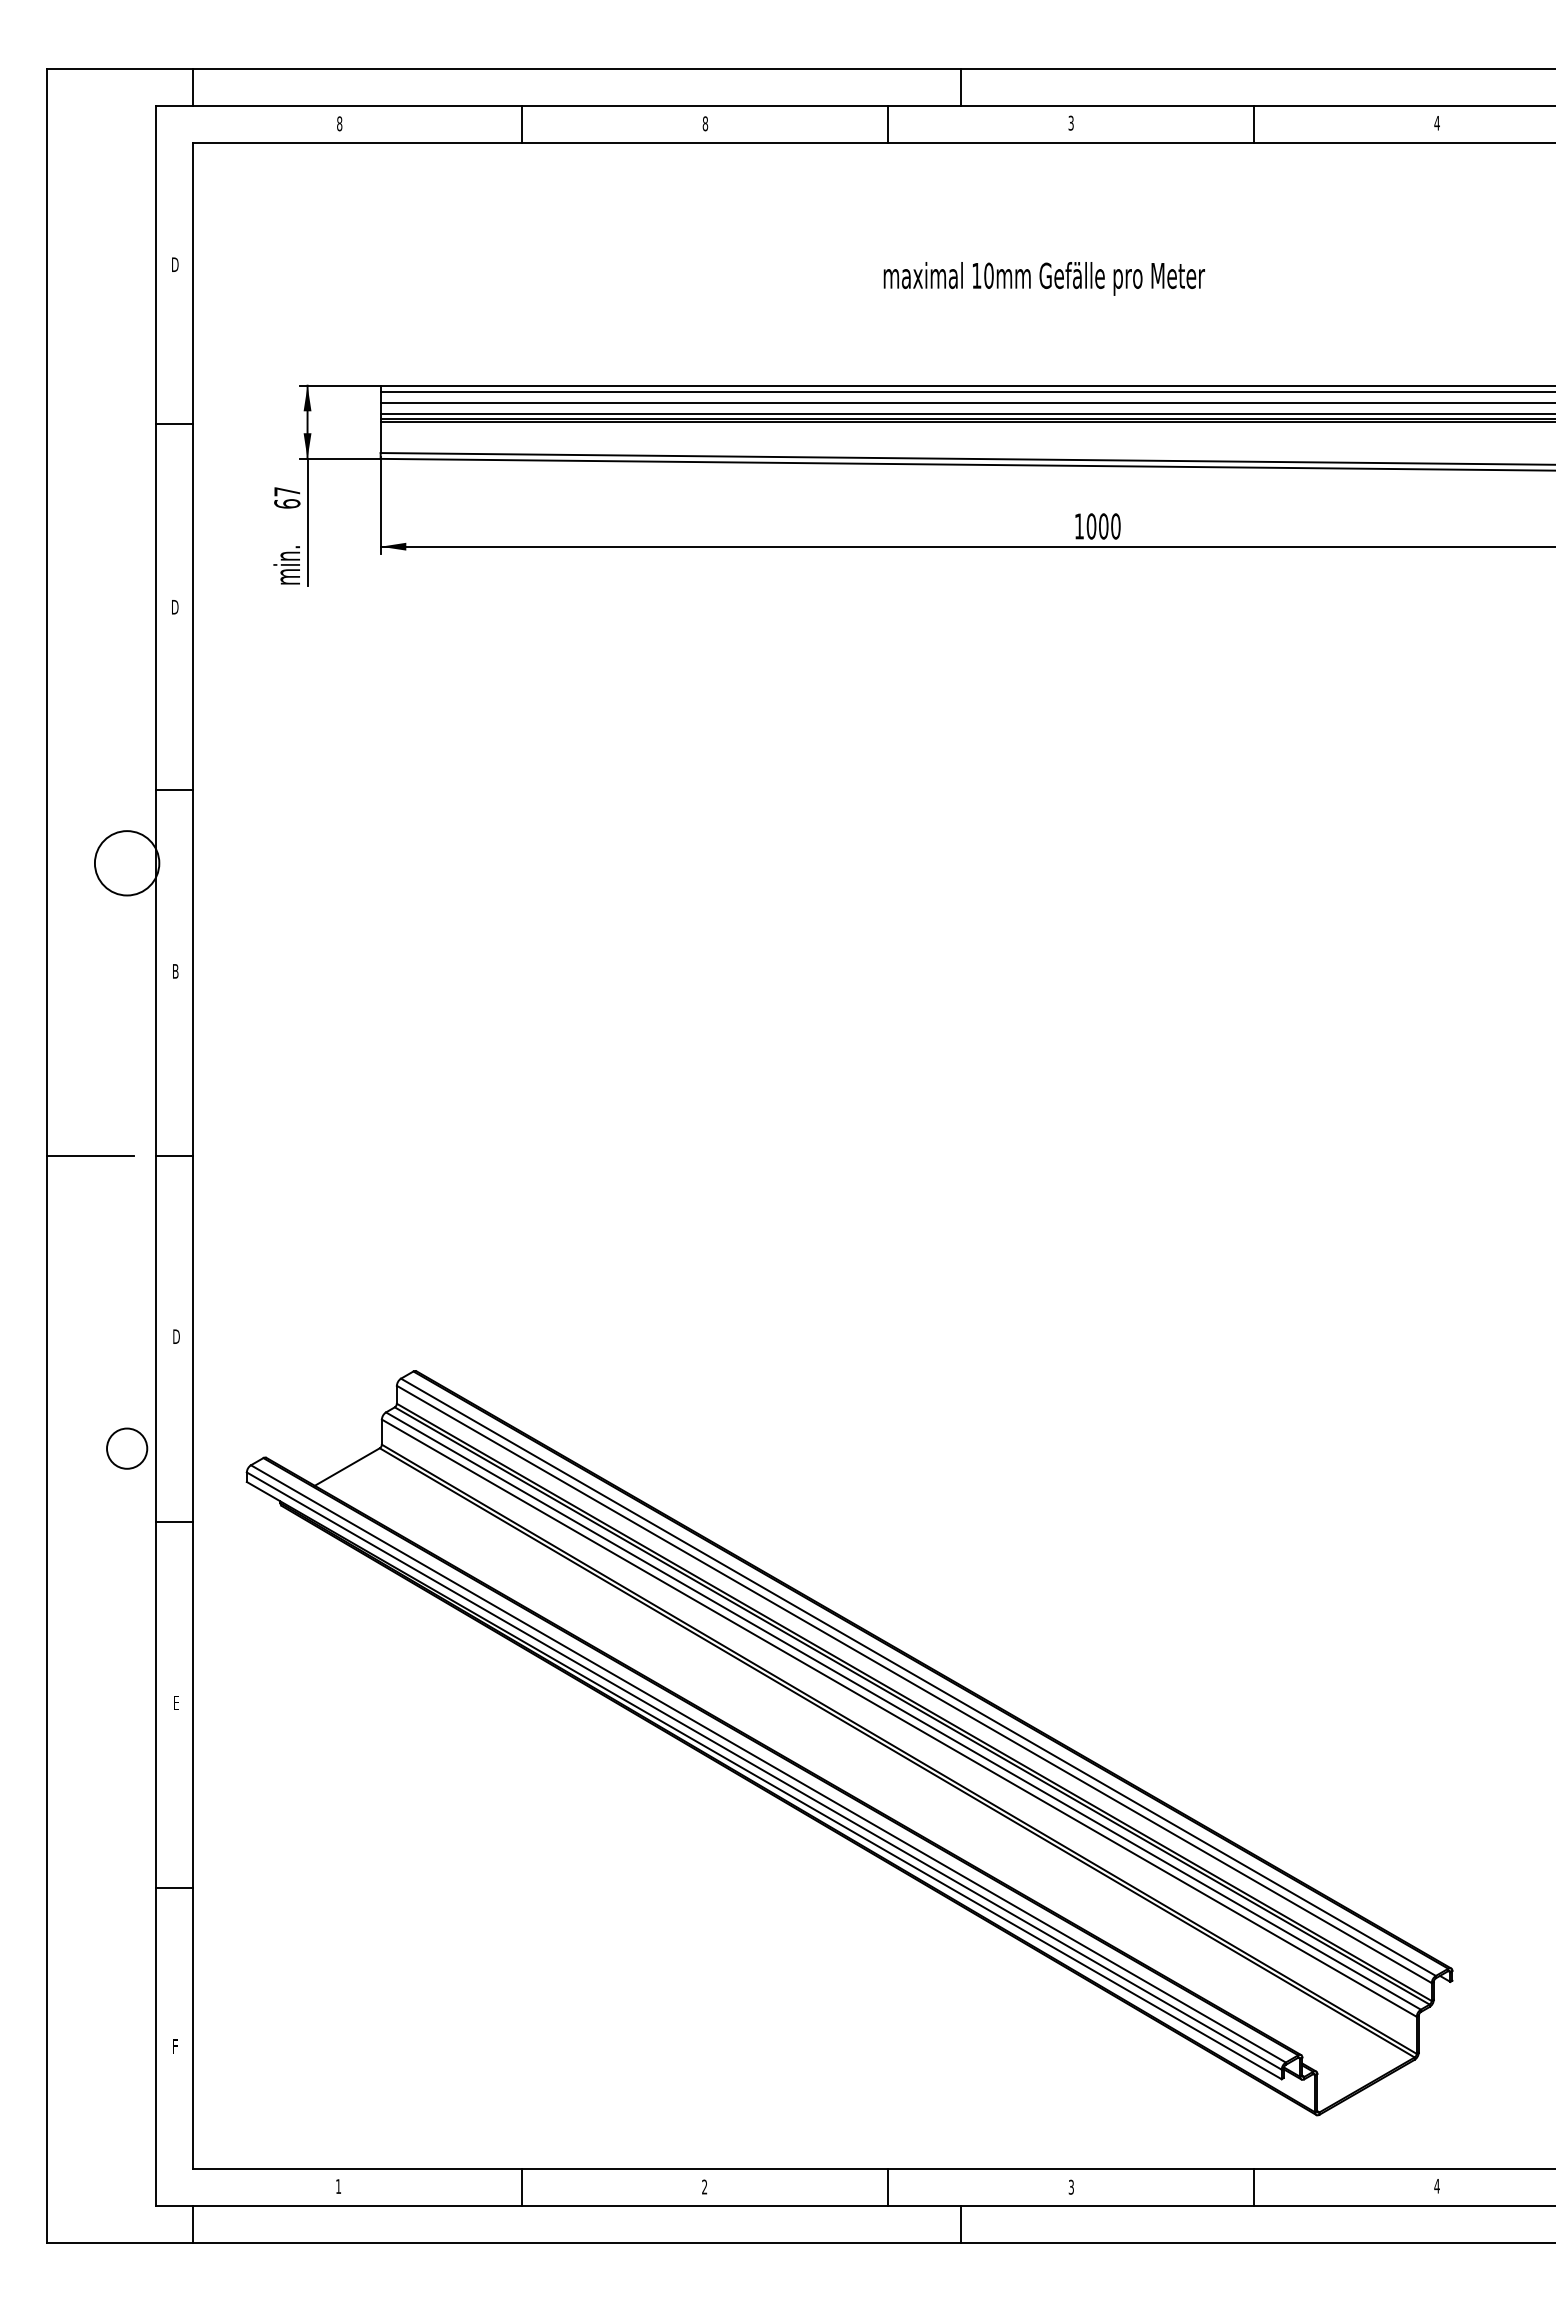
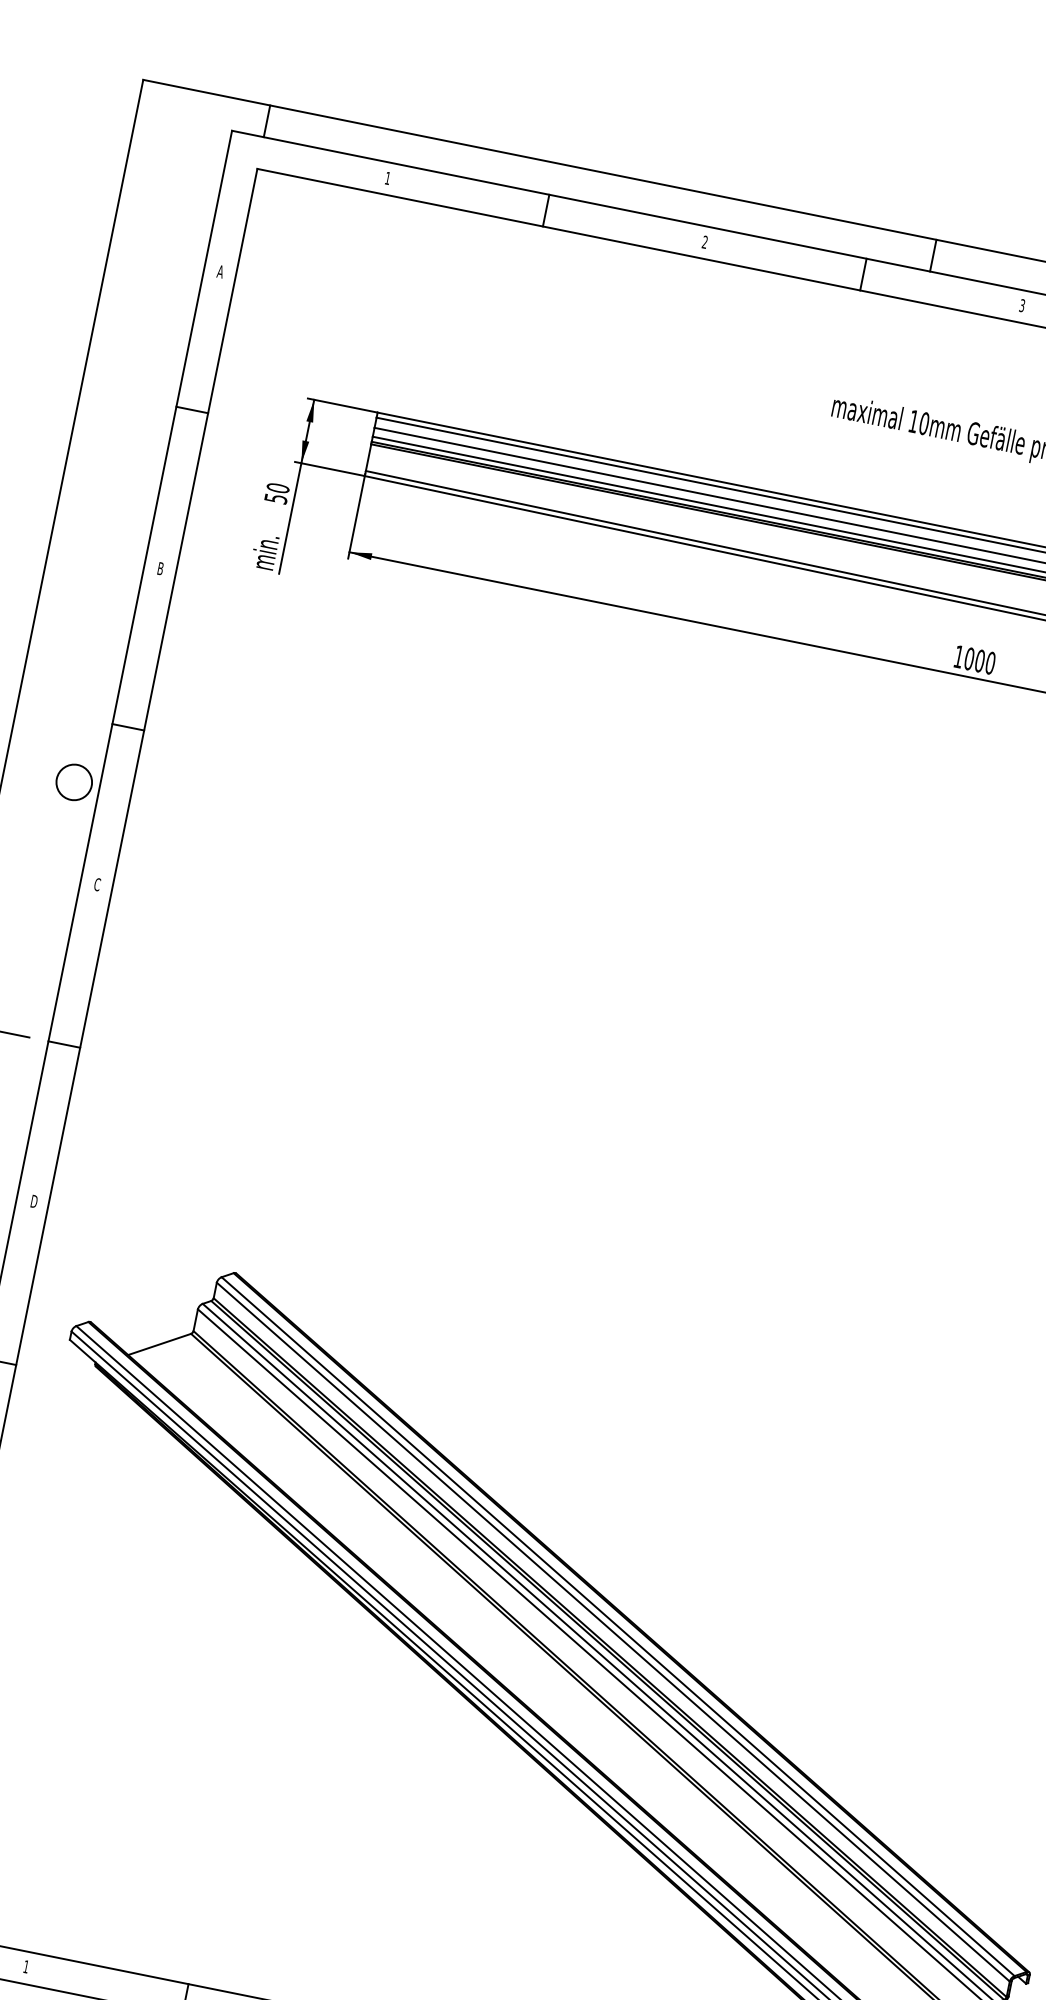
text: (339, 123) -> (387, 178), 8 -> 1
text: (705, 123) -> (705, 242), 8 -> 2
text: (174, 264) -> (220, 271), D -> A
text: (287, 497) -> (277, 493), 67 -> 50
text: (175, 607) -> (160, 569), D -> B
circle: (127, 863) -> (74, 782), size x0.62
text: (175, 970) -> (97, 883), B -> C

